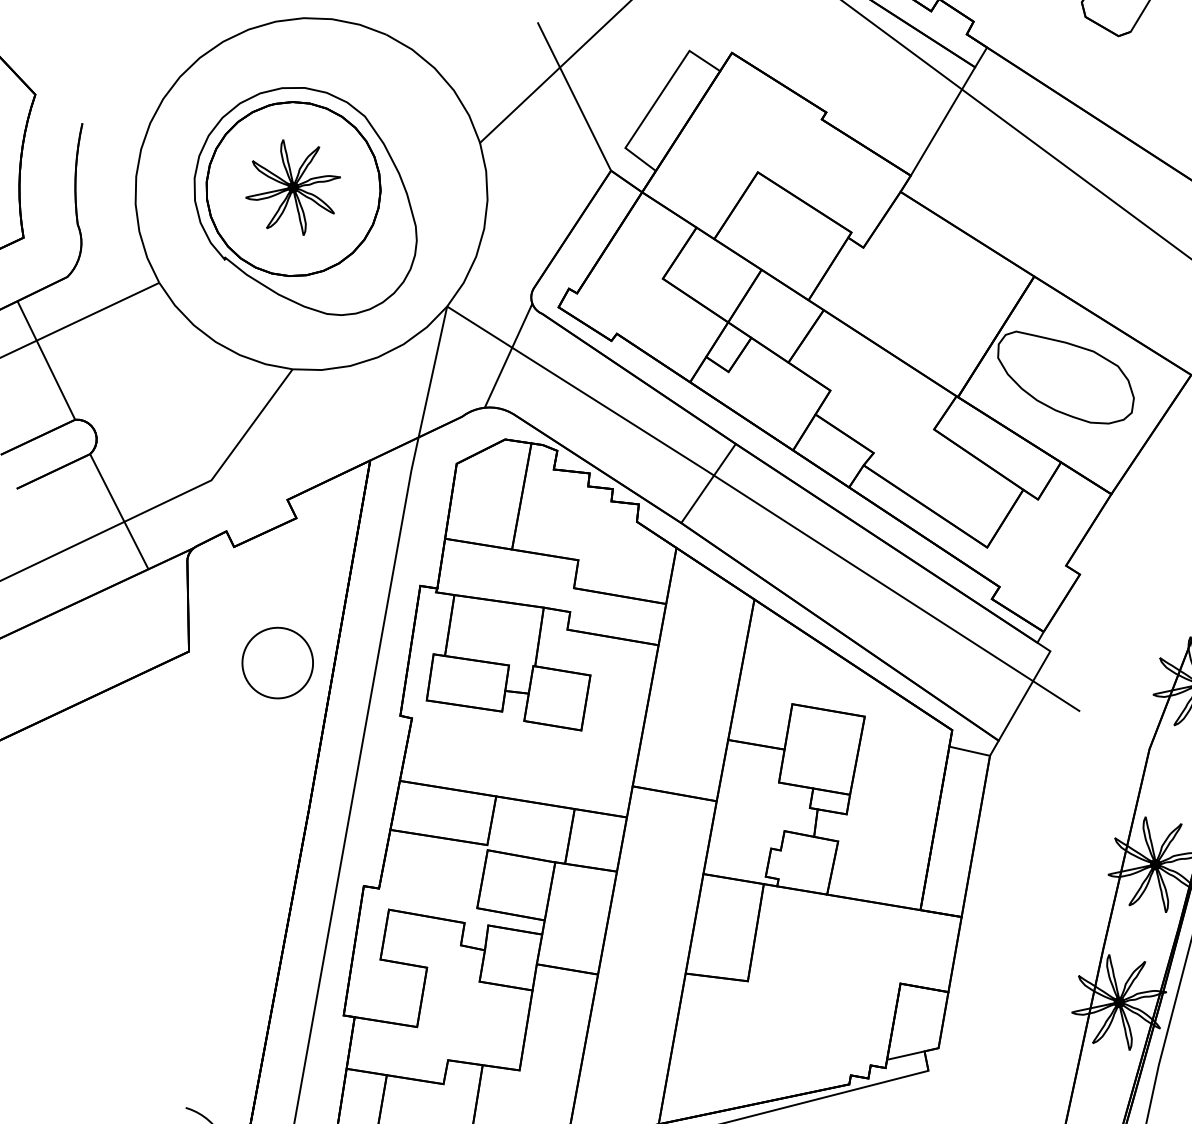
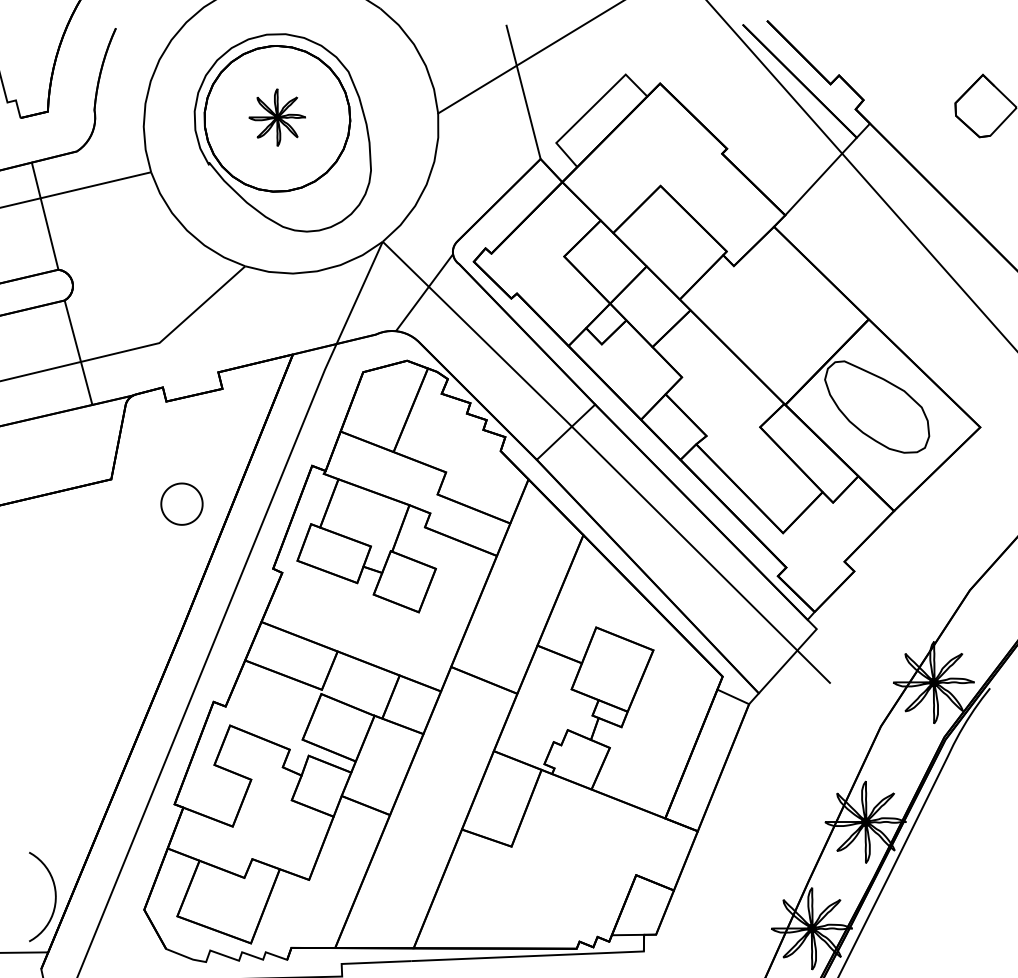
part: (293, 187) -> (277, 117), size x0.7
part: (277, 662) -> (181, 503), size x0.7

